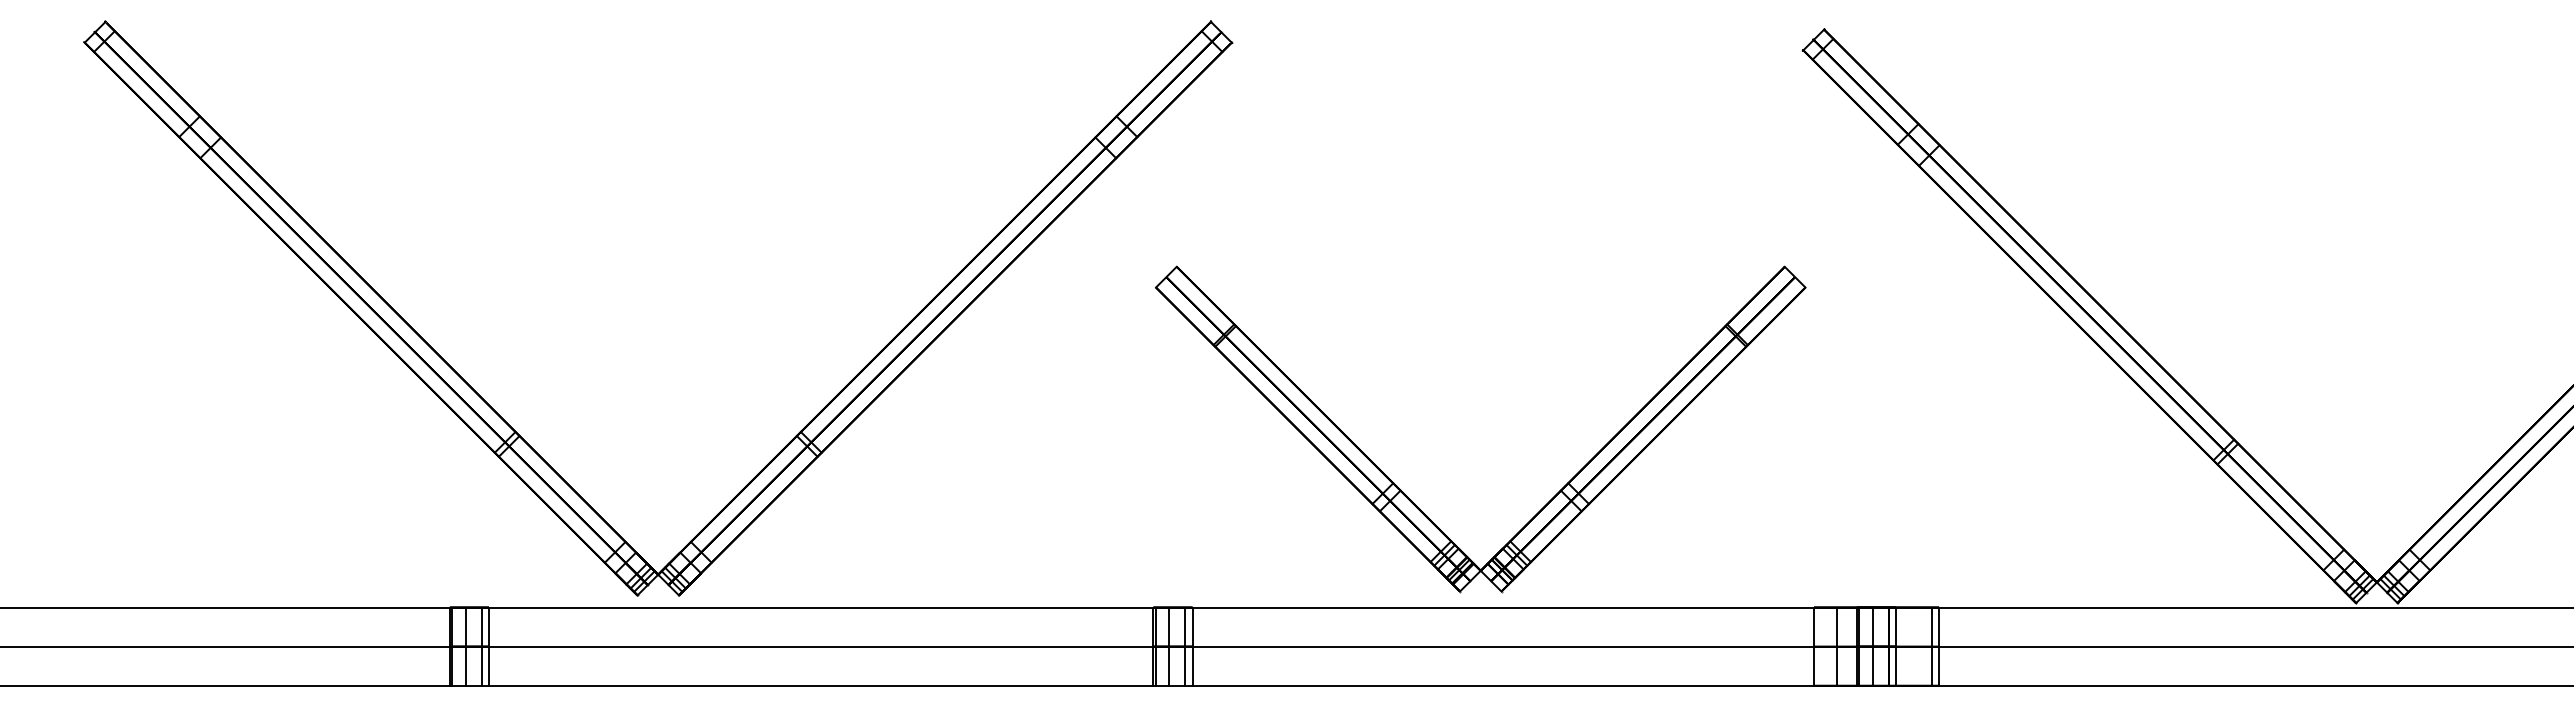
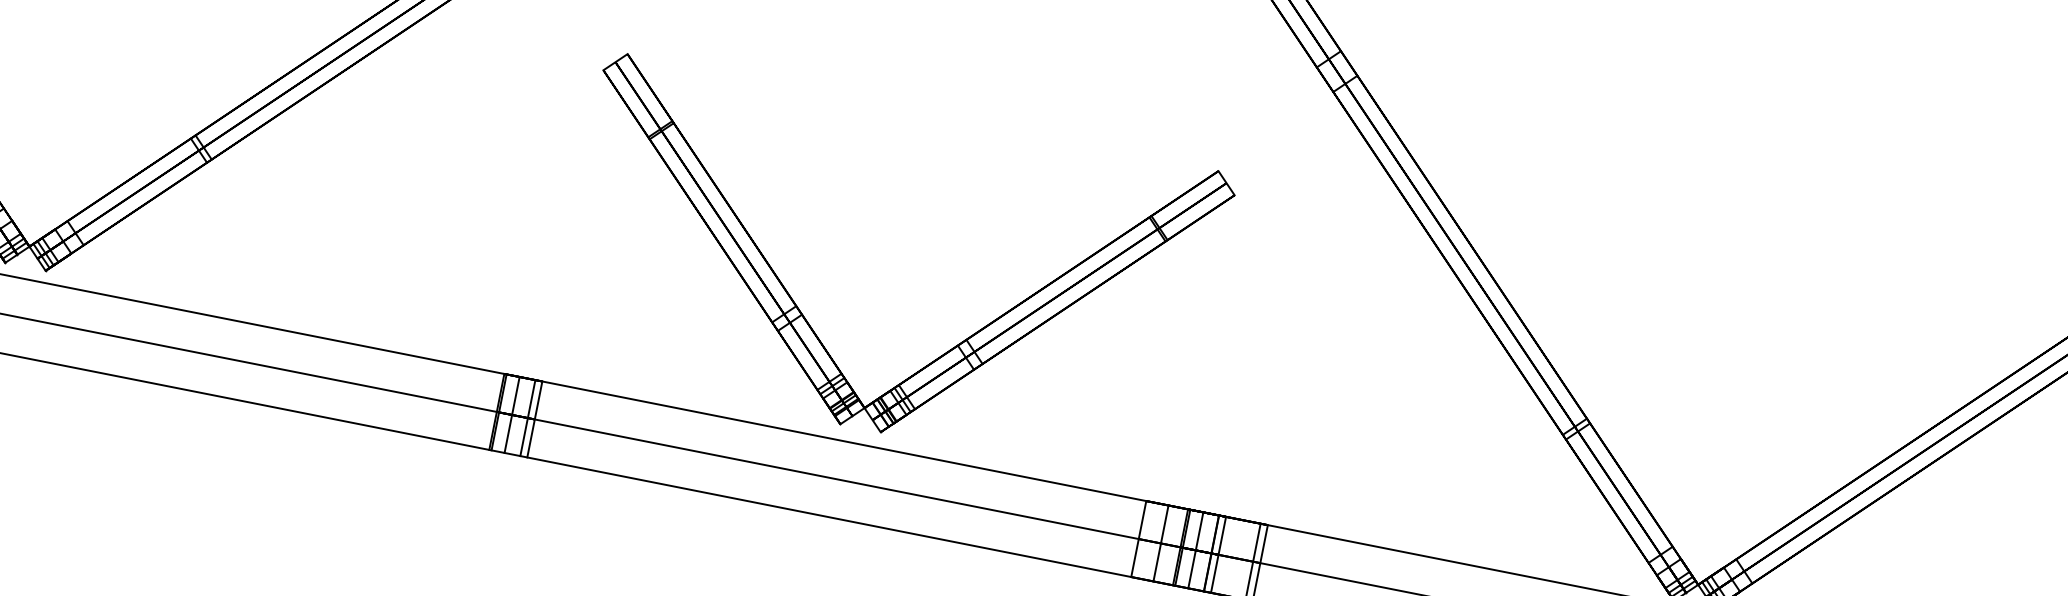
part: (1410, 499) -> (809, 325), moved

